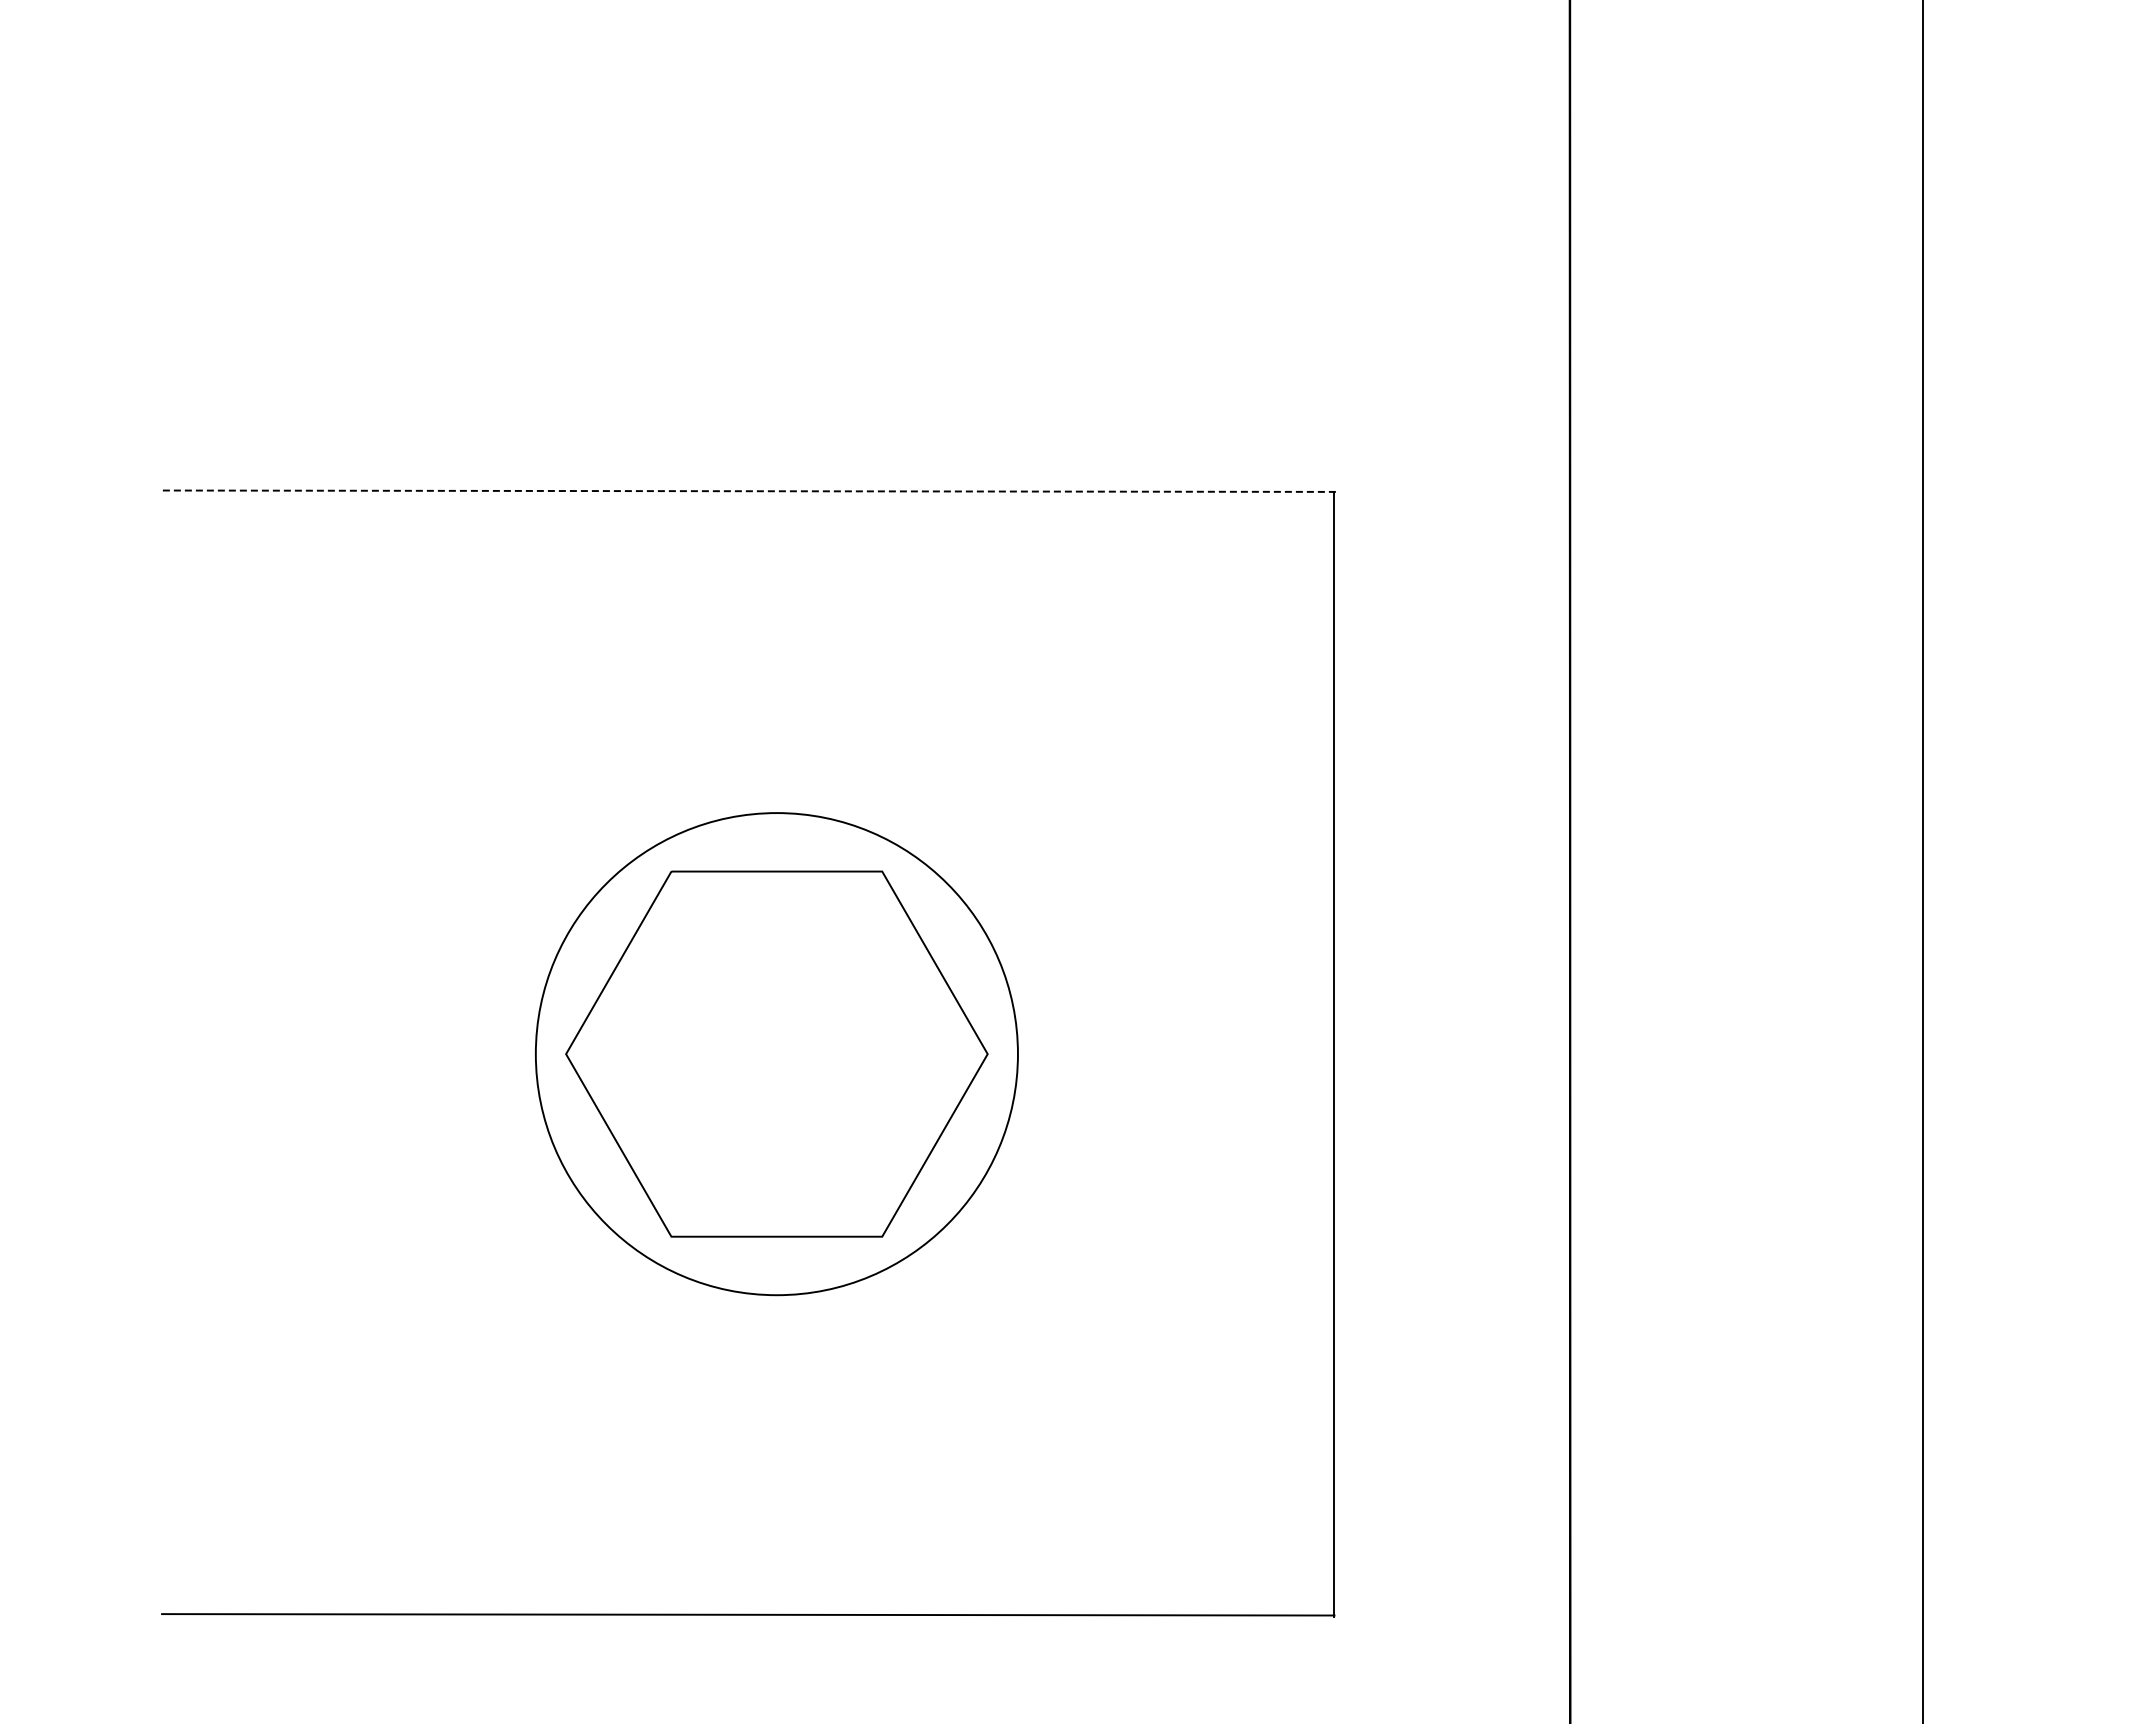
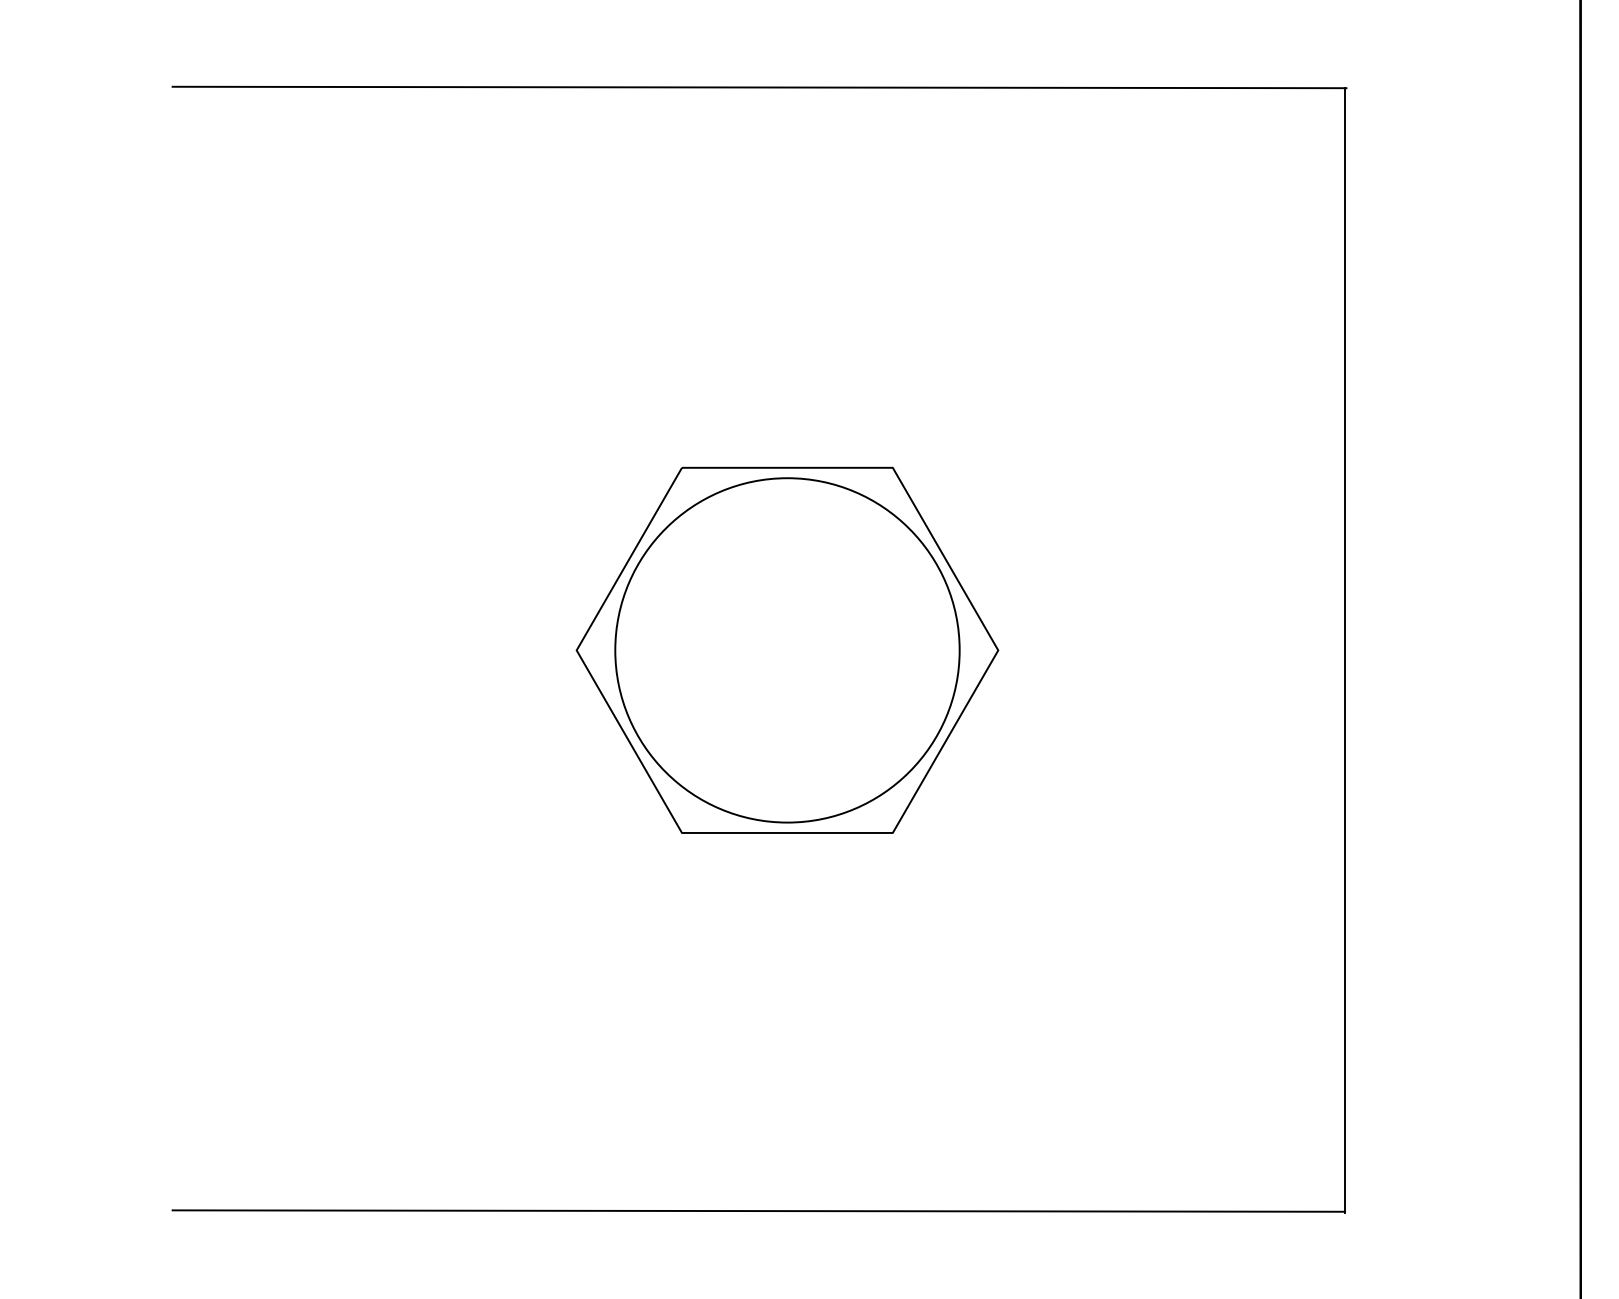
line: (748, 491) -> (759, 87), dashed -> solid
circle: (776, 1053) -> (787, 649), size x0.71

